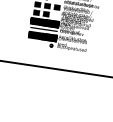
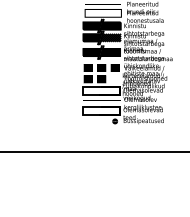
hatch: (44, 22) -> (101, 91), removed
hatch: (42, 36) -> (101, 110), removed

